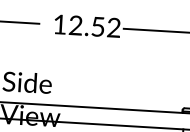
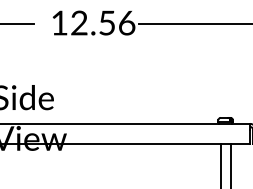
text: (113, 27) -> (126, 22), 12.52 -> 12.56

